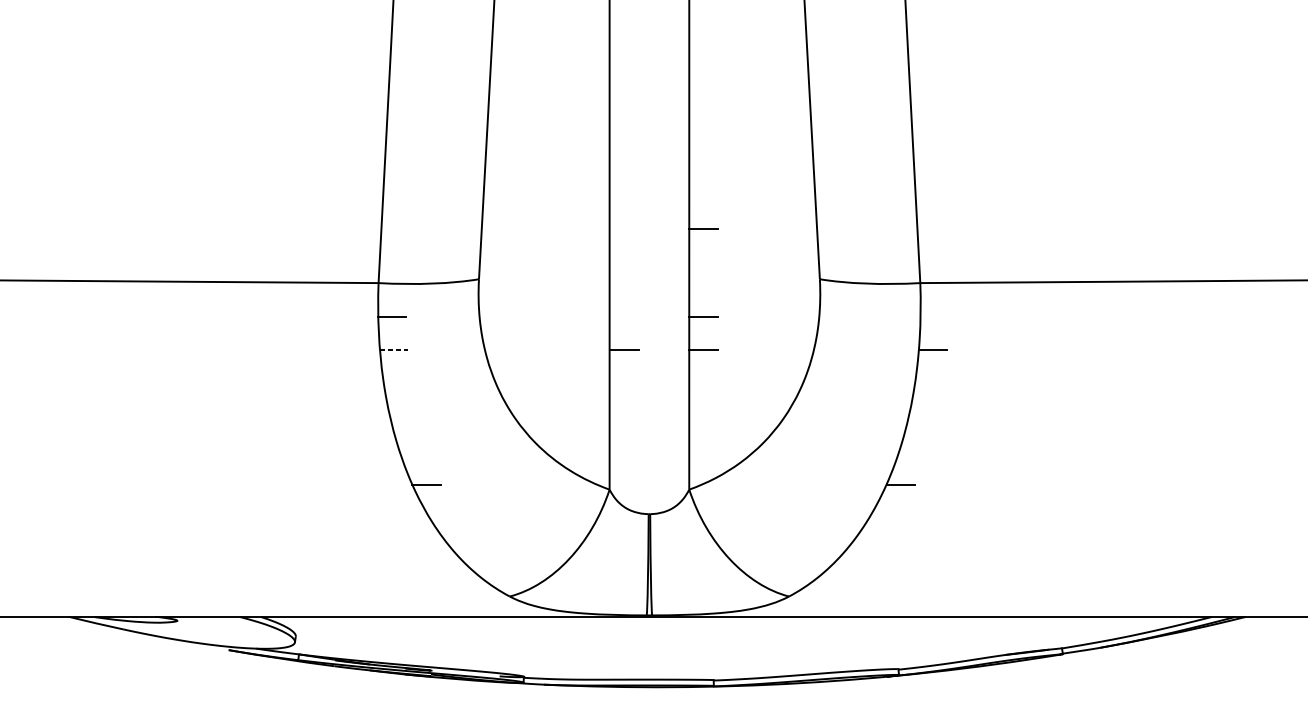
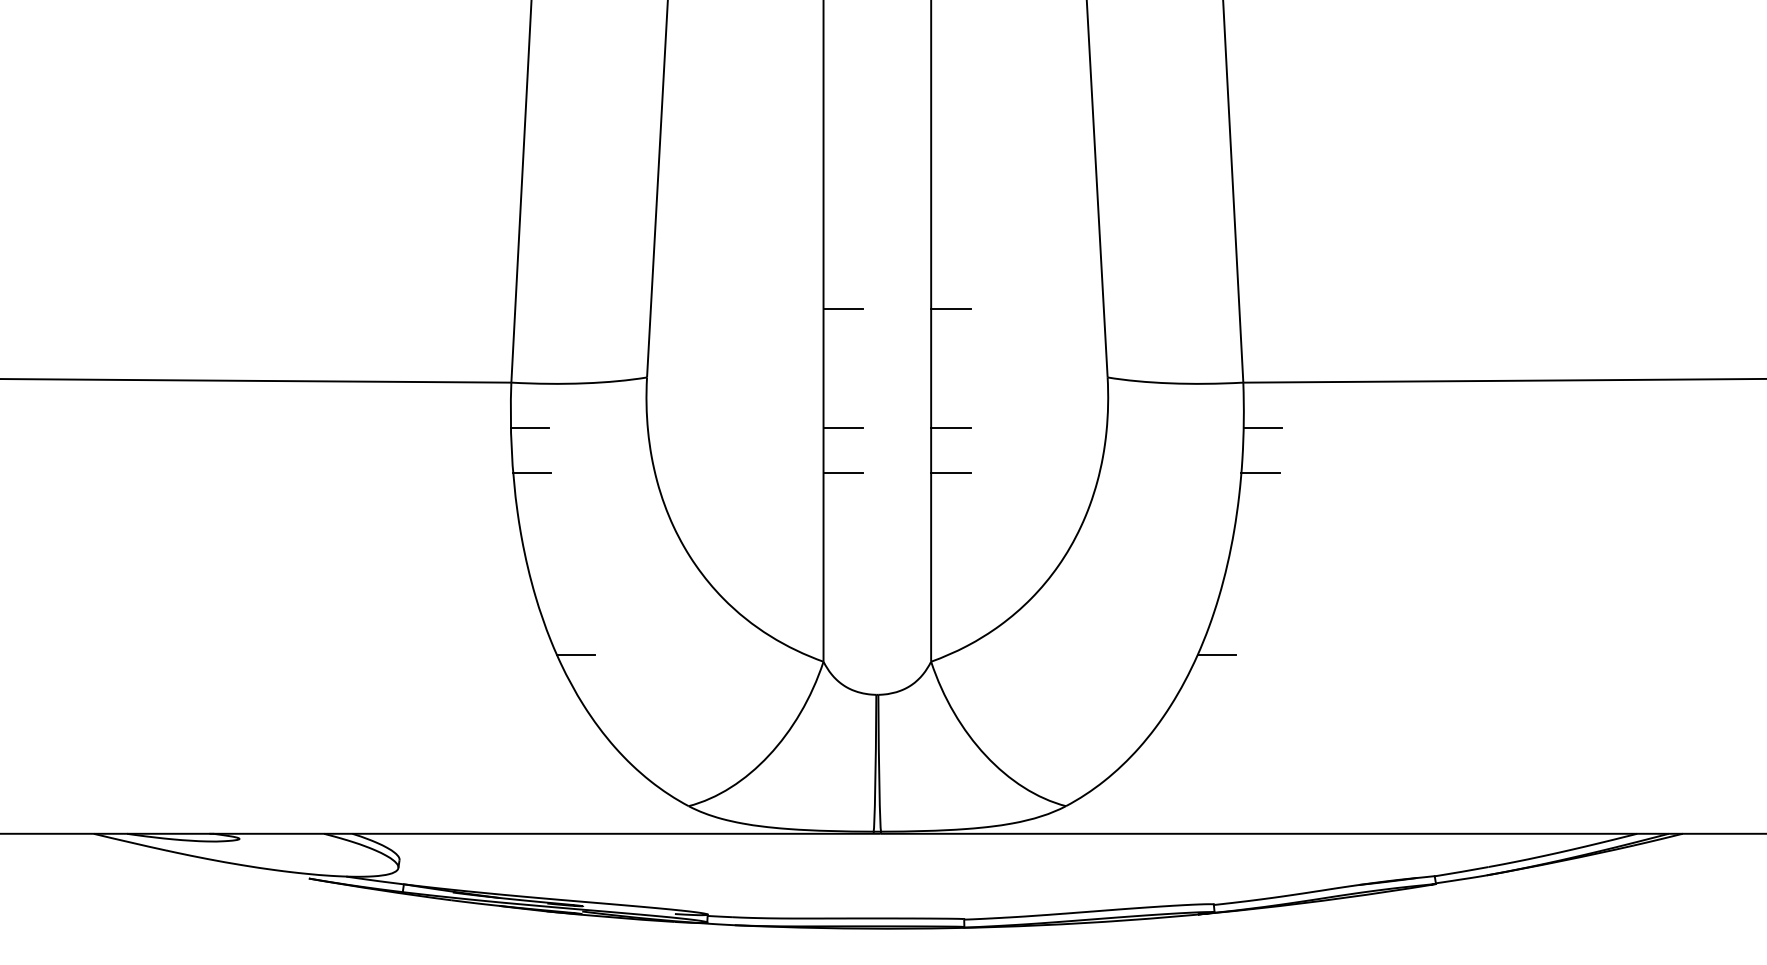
line: (623, 228) -> (842, 309), added
line: (623, 316) -> (842, 427), added
line: (934, 316) -> (1262, 427), added
line: (394, 350) -> (532, 473), dashed -> solid

